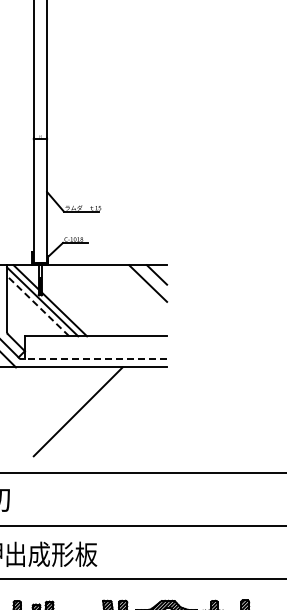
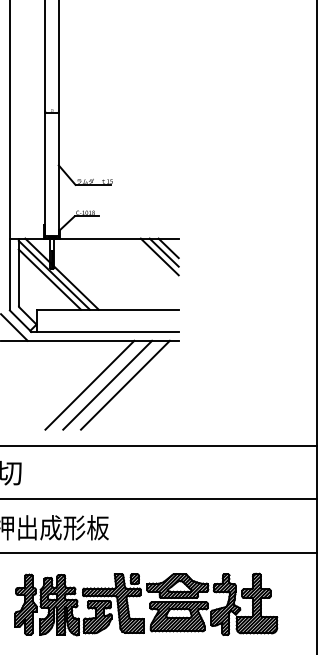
line: (151, 279) -> (163, 252), added
line: (37, 306) -> (49, 279), dashed -> solid
line: (93, 358) -> (105, 331), dashed -> solid
line: (95, 411) -> (107, 384), added
line: (113, 411) -> (125, 384), added

